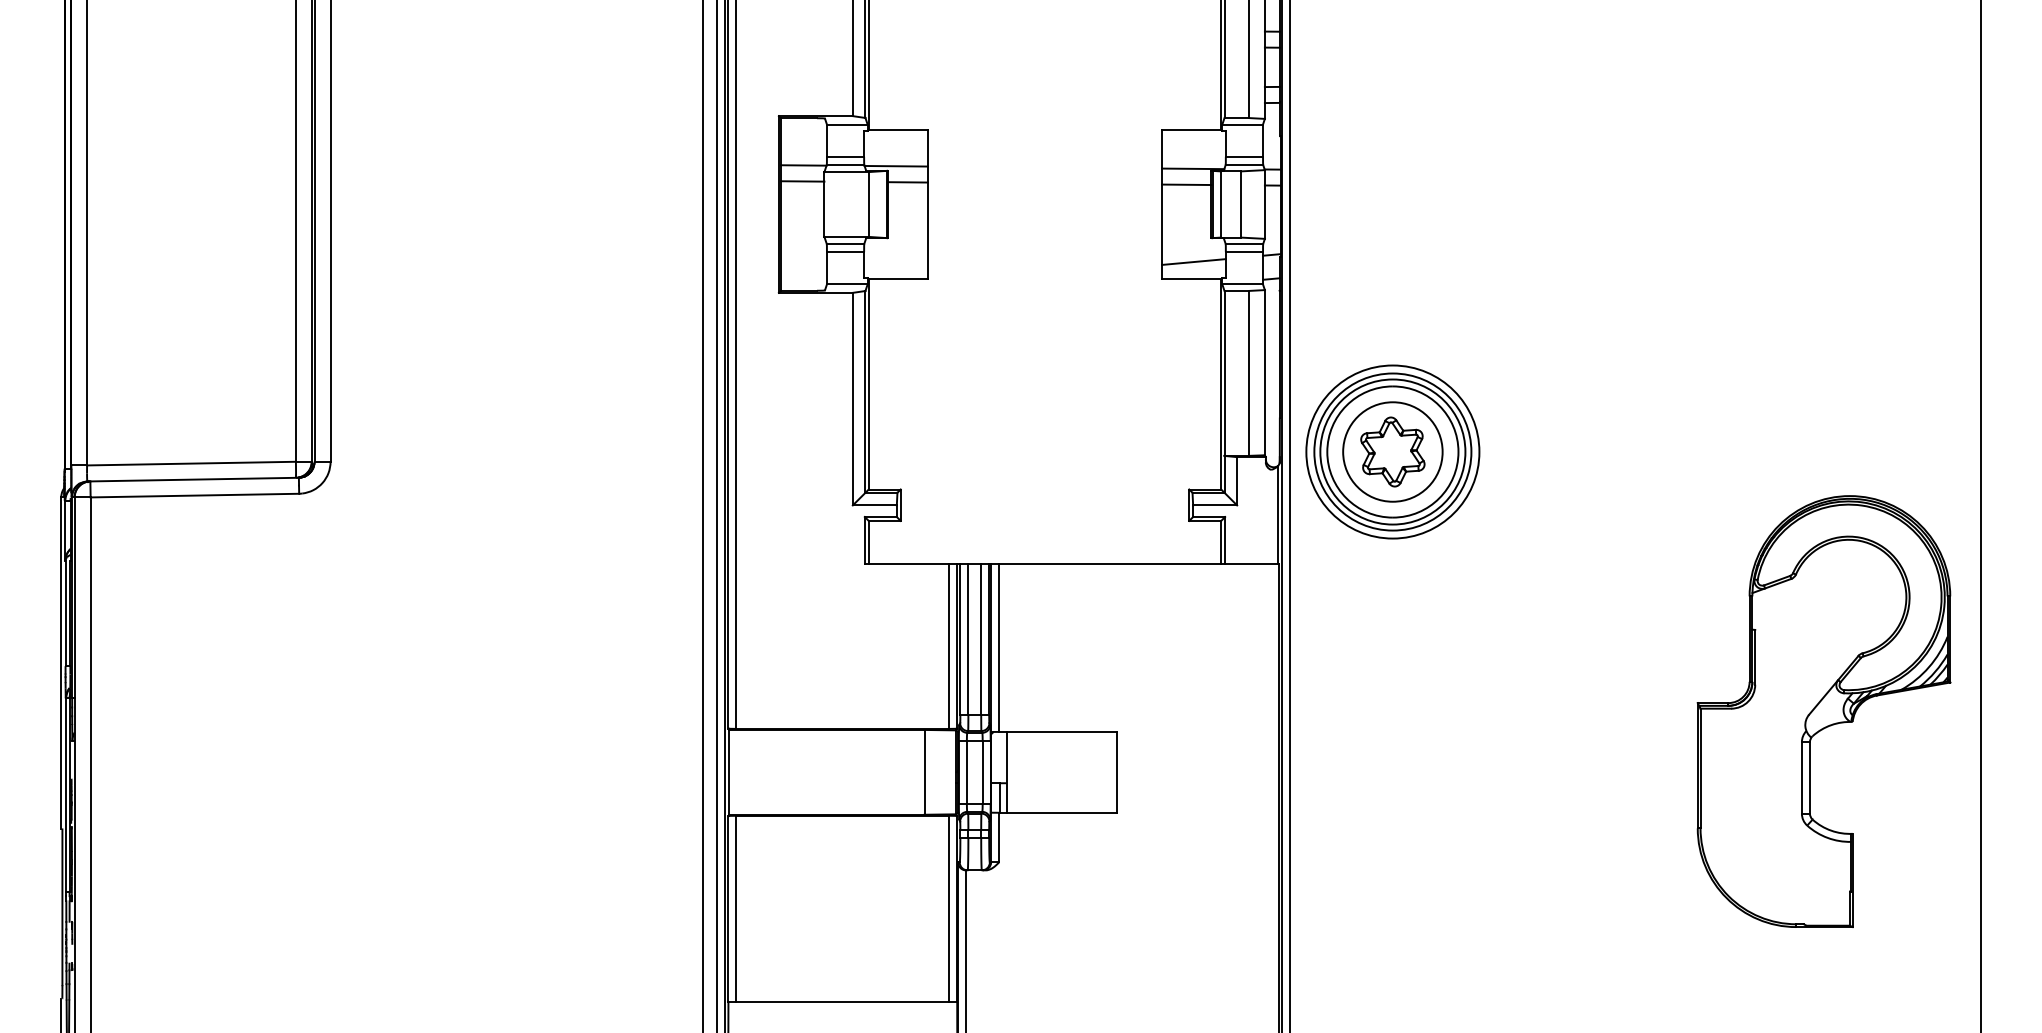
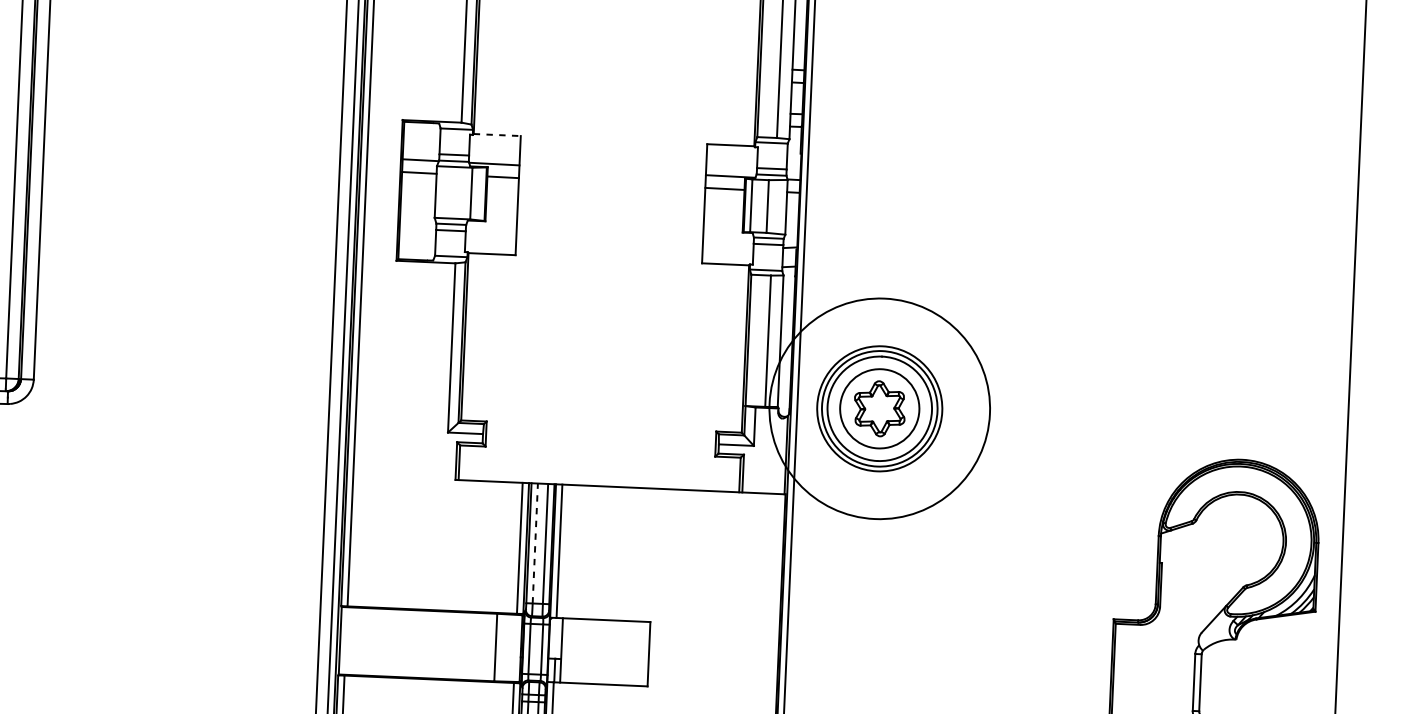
line: (898, 129) -> (497, 134), solid -> dashed
line: (1193, 261) -> (727, 250), removed
circle: (1392, 451) -> (879, 408), size x1.6
line: (968, 639) -> (535, 543), solid -> dashed

